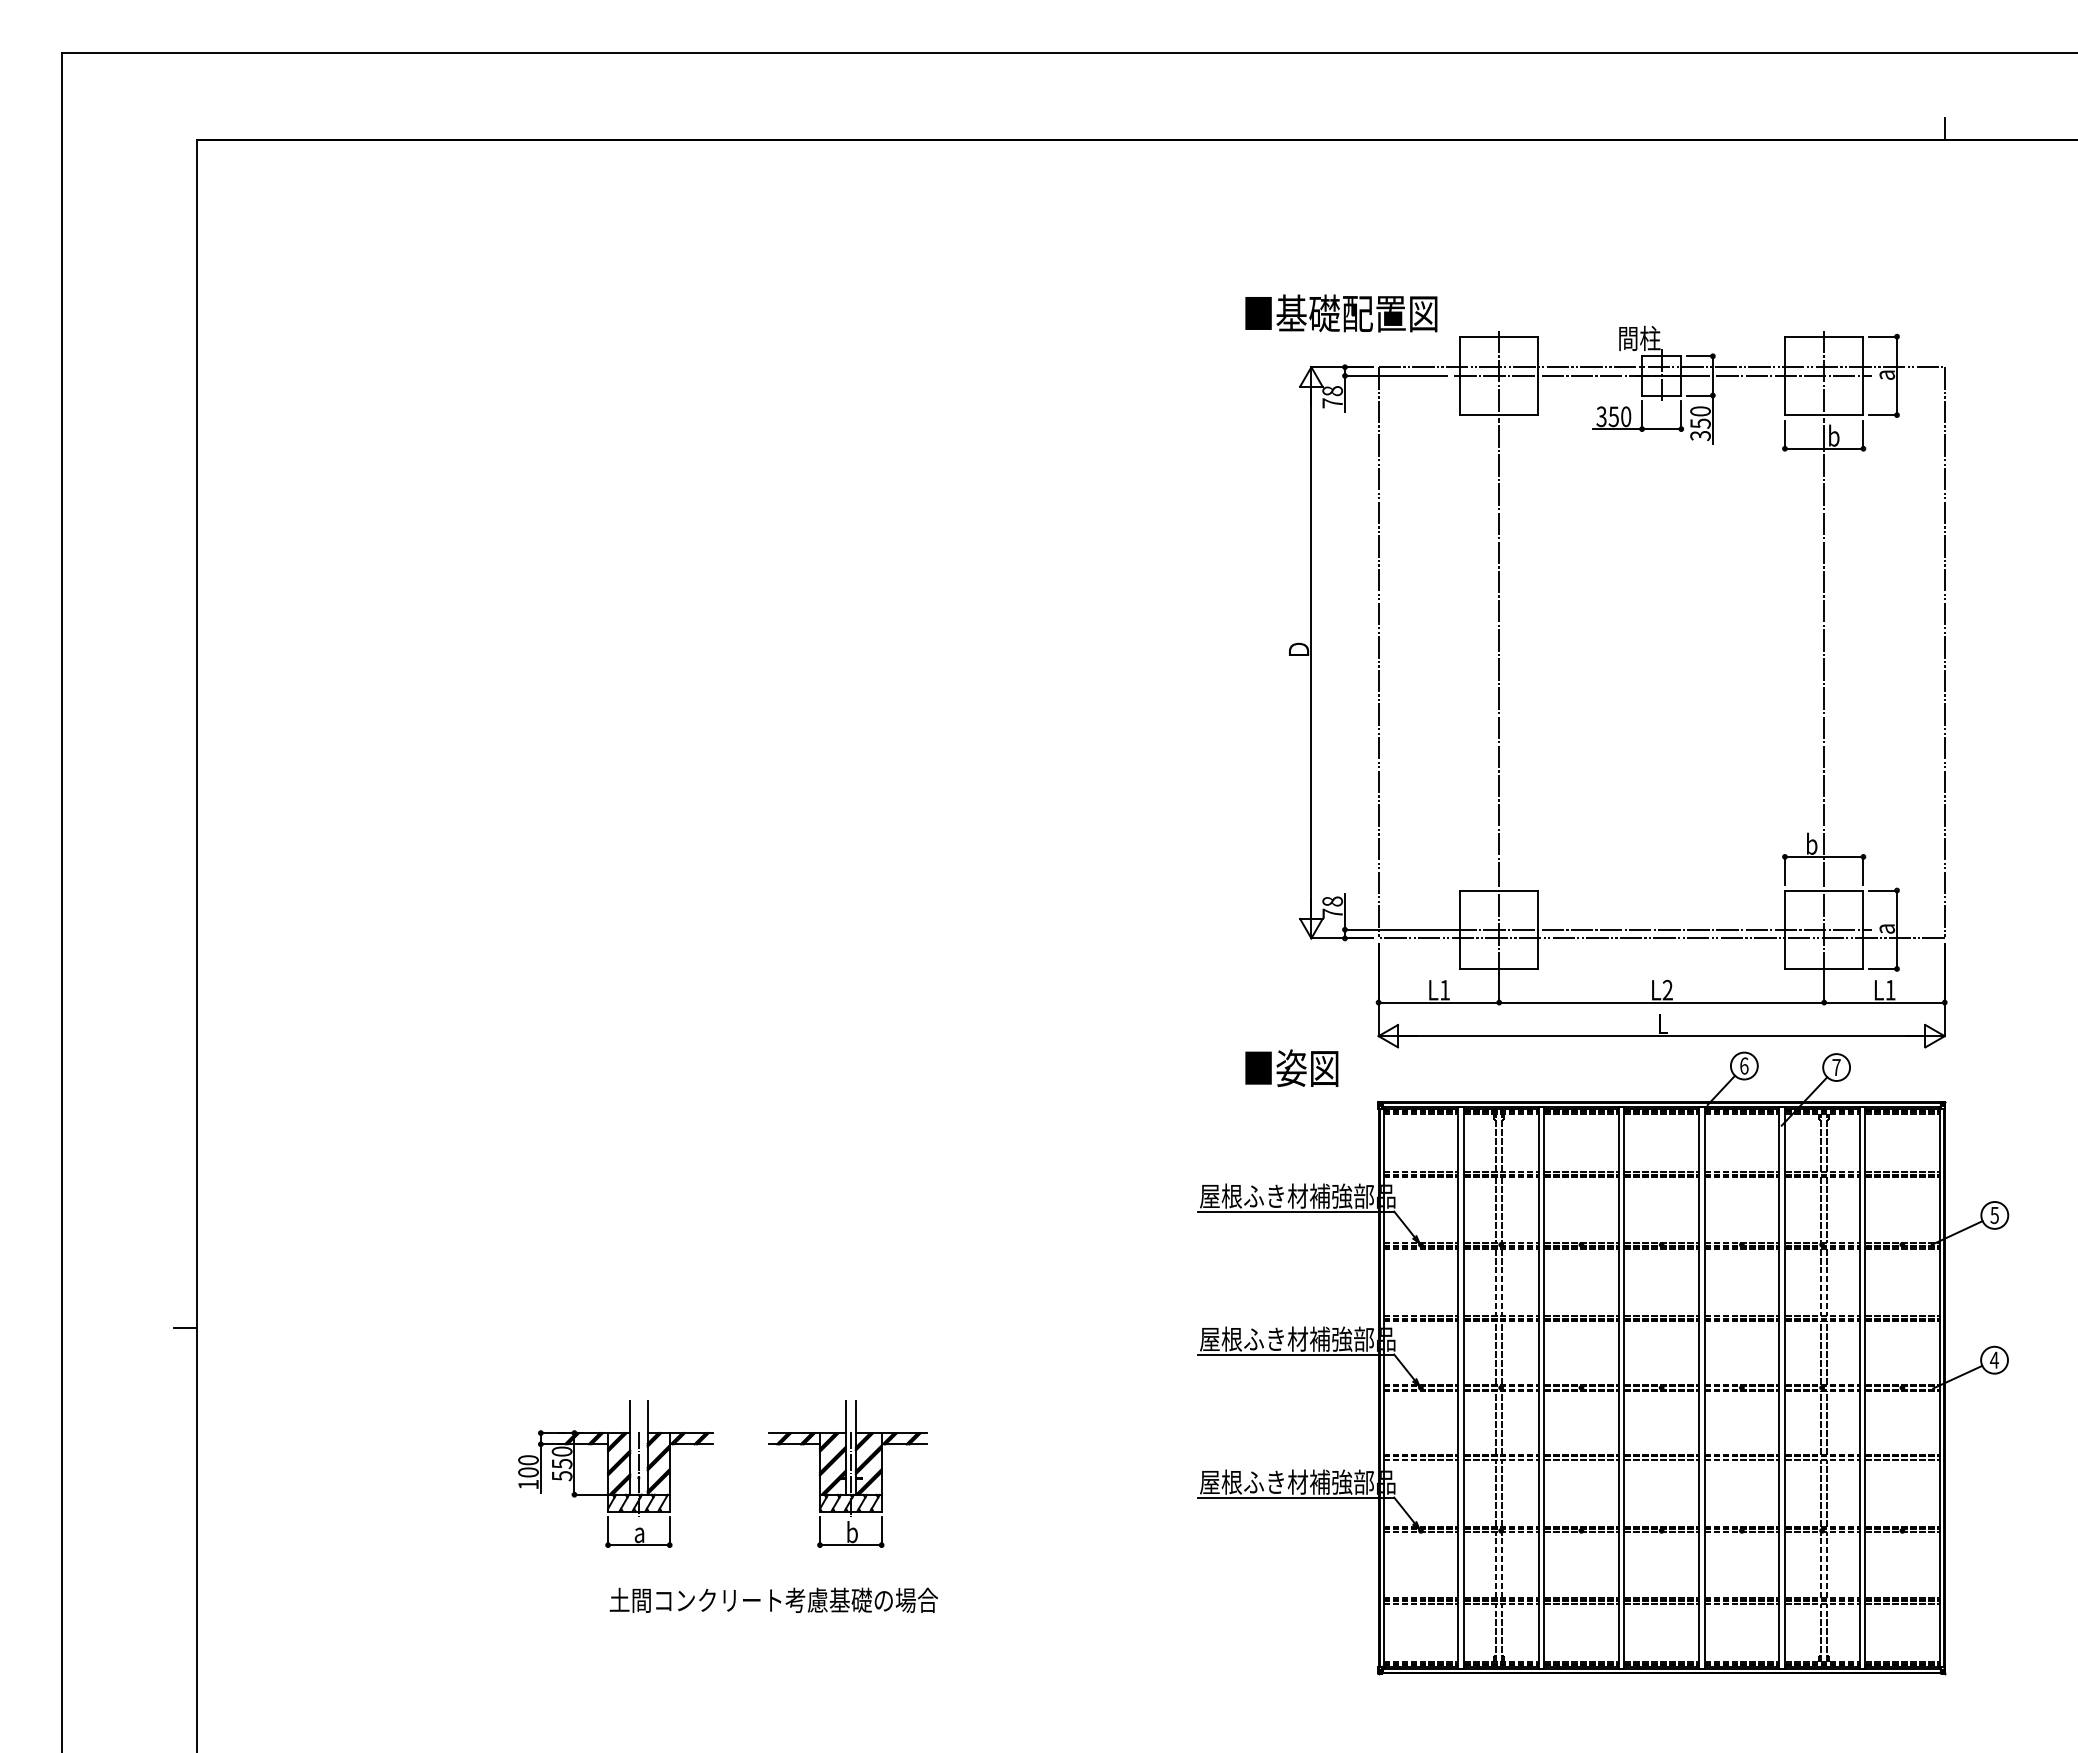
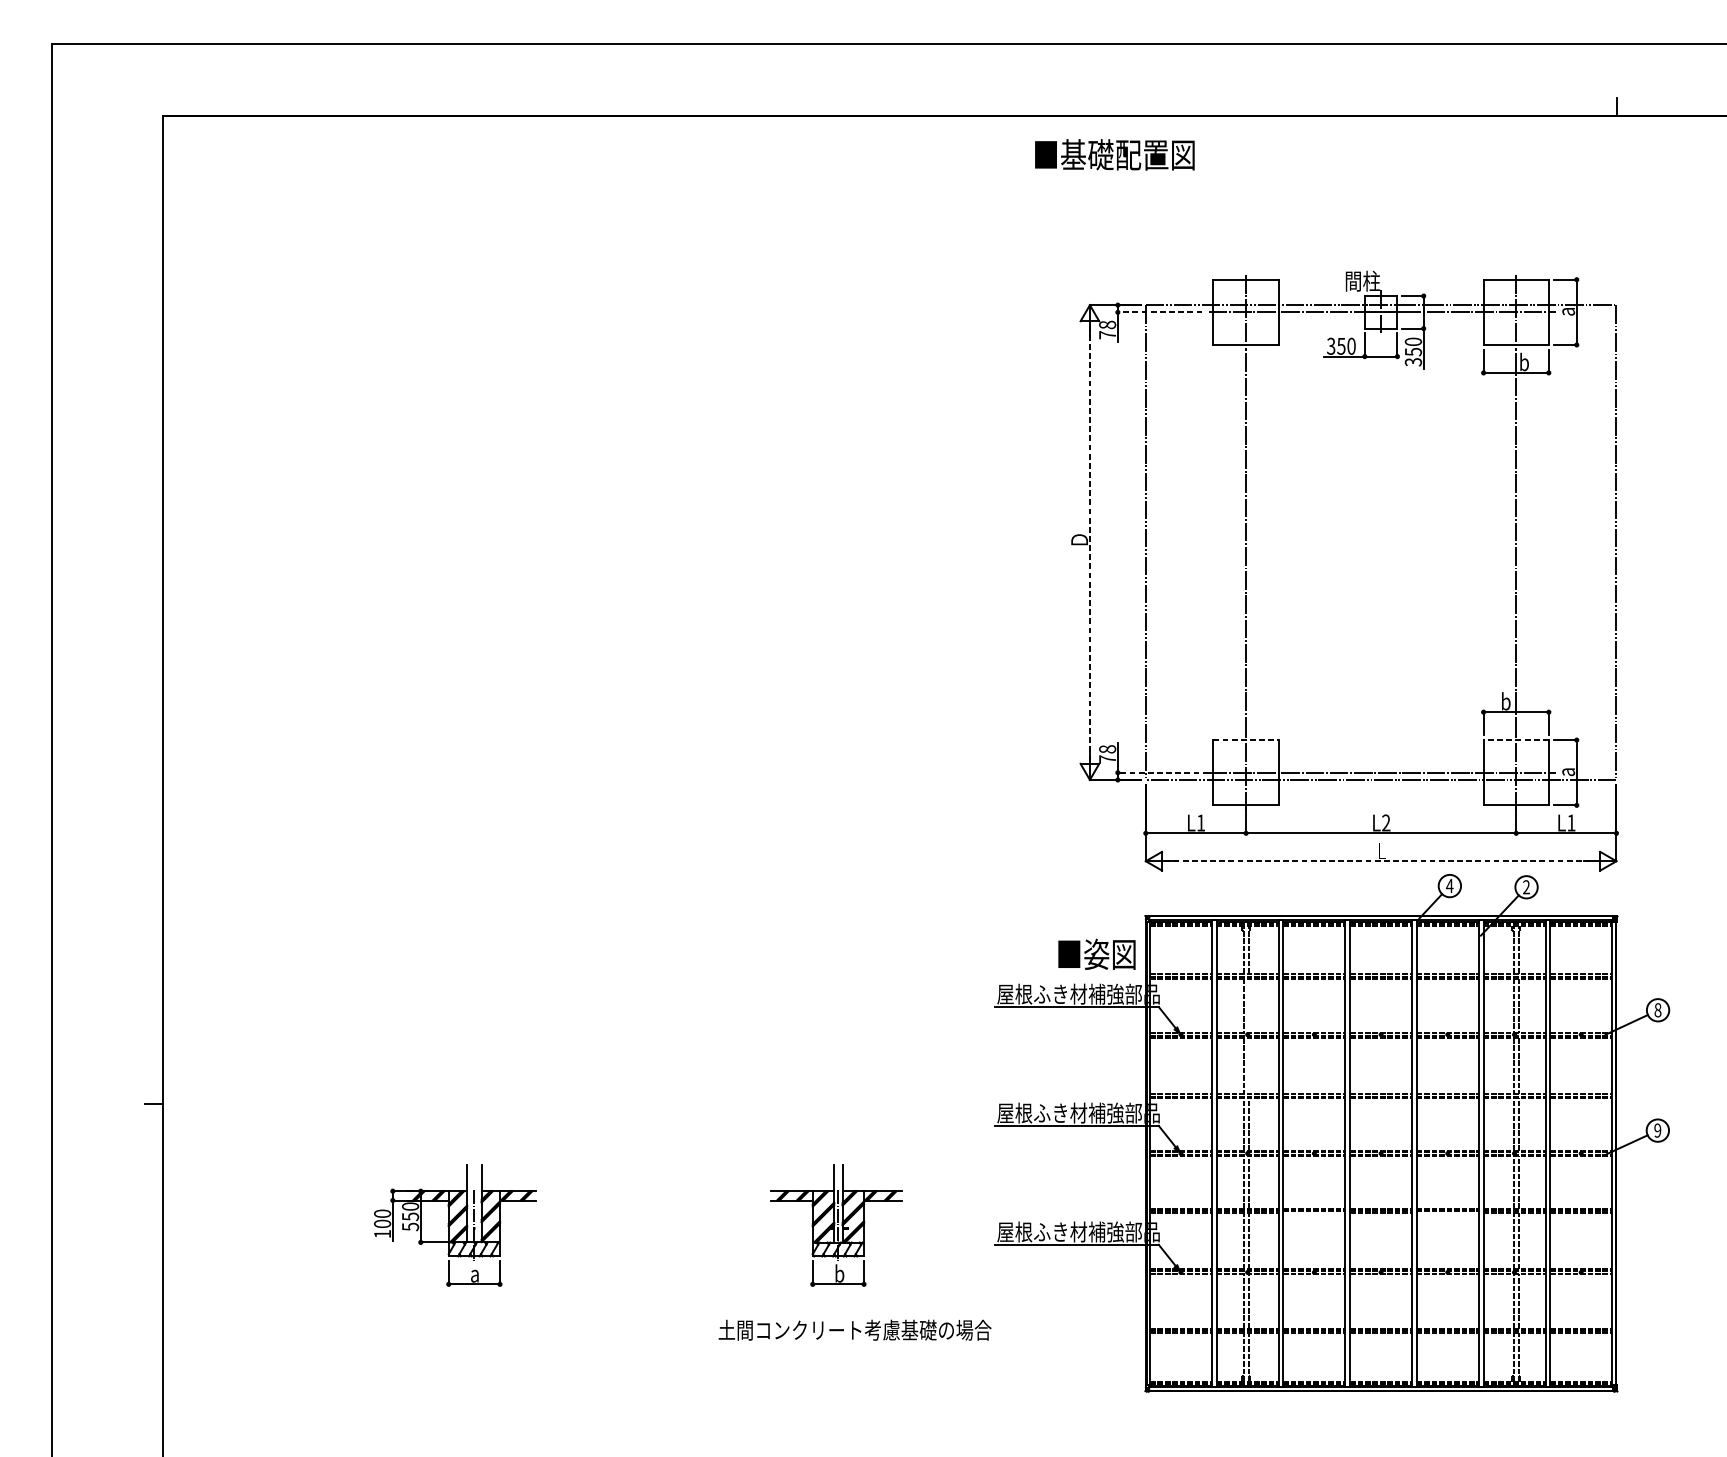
text: (1341, 313) -> (1114, 154), moved
line: (1395, 375) -> (1159, 312), solid -> dashed
line: (1311, 652) -> (1090, 542), solid -> dashed
line: (1499, 890) -> (1246, 740), solid -> dashed
line: (1823, 890) -> (1515, 740), solid -> dashed
line: (1399, 929) -> (1163, 772), solid -> dashed
line: (1661, 1036) -> (1380, 861), solid -> dashed
text: (1743, 1065) -> (1449, 885), 6 -> 4
text: (1836, 1066) -> (1526, 886), 7 -> 2
text: (1291, 1068) -> (1096, 954), moved
line: (1502, 1210) -> (1248, 1006), removed
text: (1994, 1214) -> (1657, 1009), 5 -> 8
line: (1502, 1281) -> (1248, 1065), removed
text: (1993, 1359) -> (1656, 1130), 4 -> 9
line: (1581, 1459) -> (1314, 1213), removed
line: (1741, 1459) -> (1447, 1213), removed
part: (615, 1473) -> (454, 1224), moved
part: (847, 1473) -> (835, 1224), moved
text: (773, 1599) -> (854, 1329), moved

